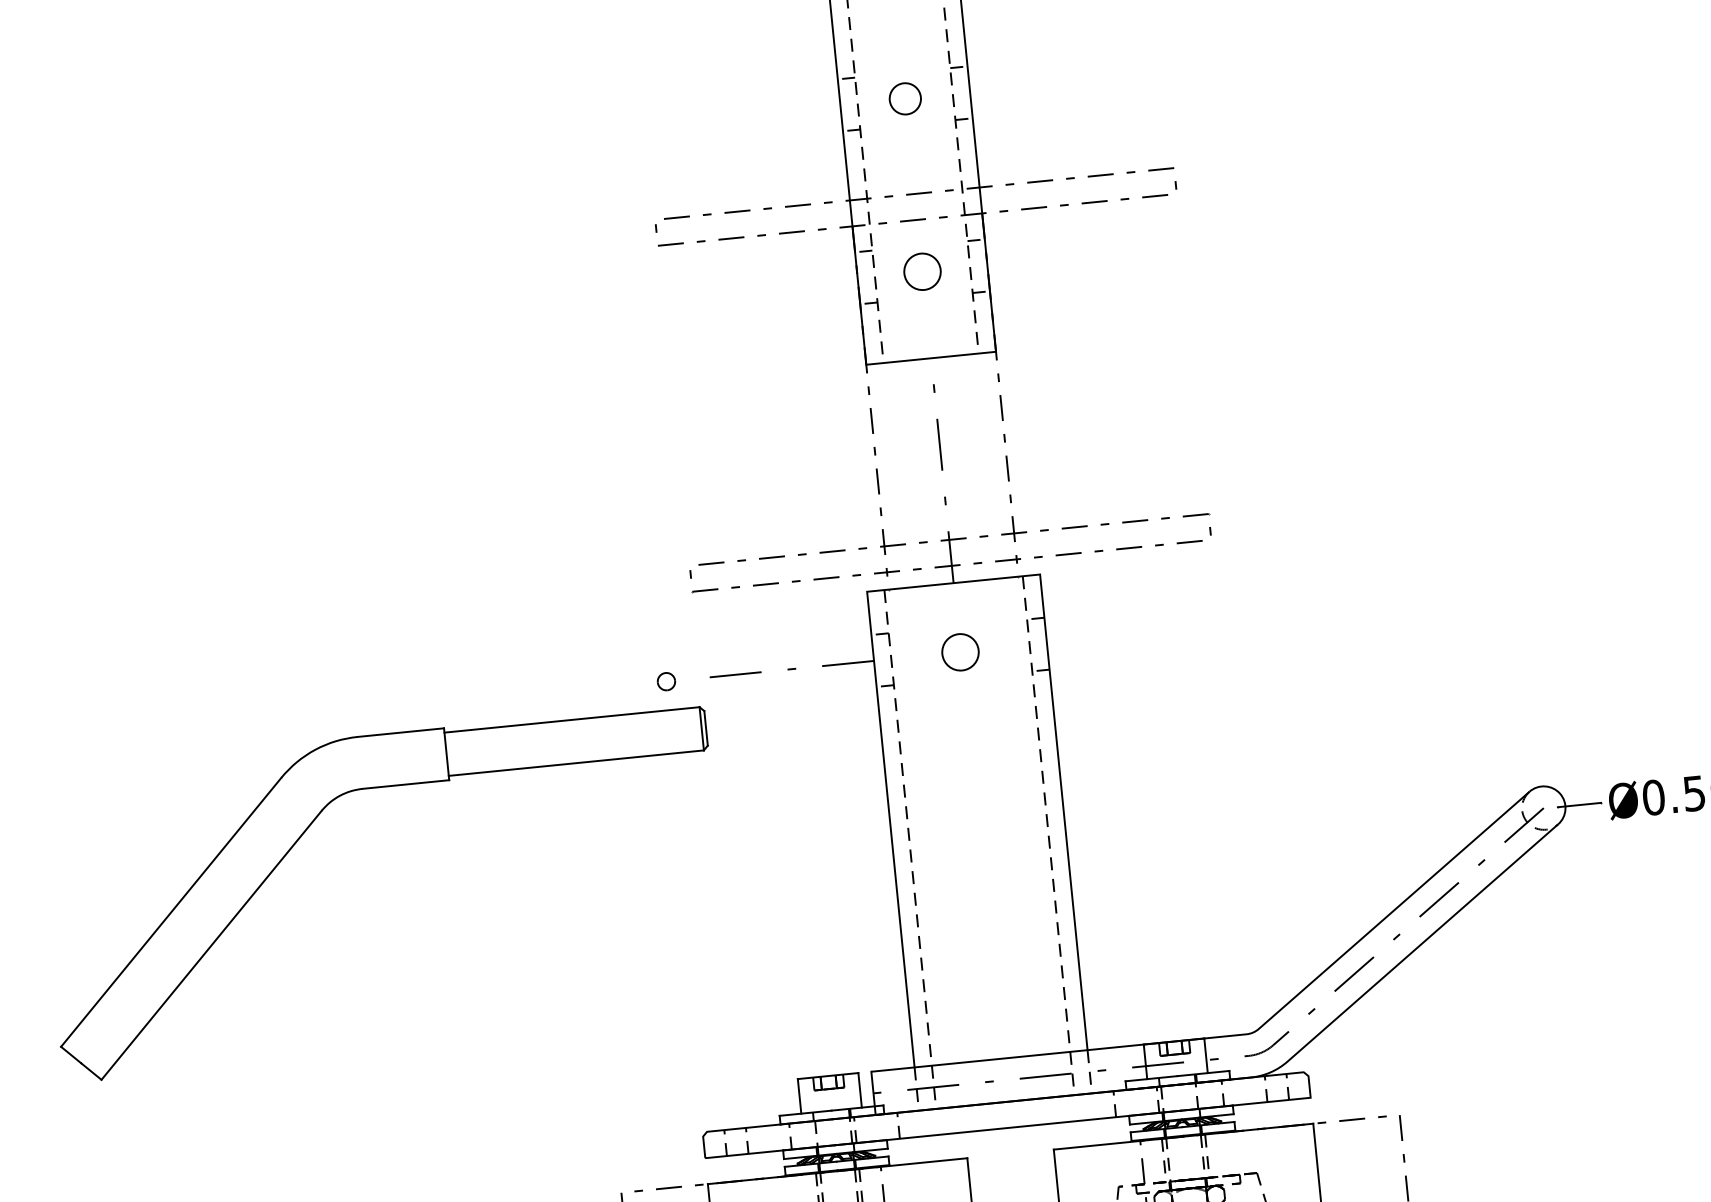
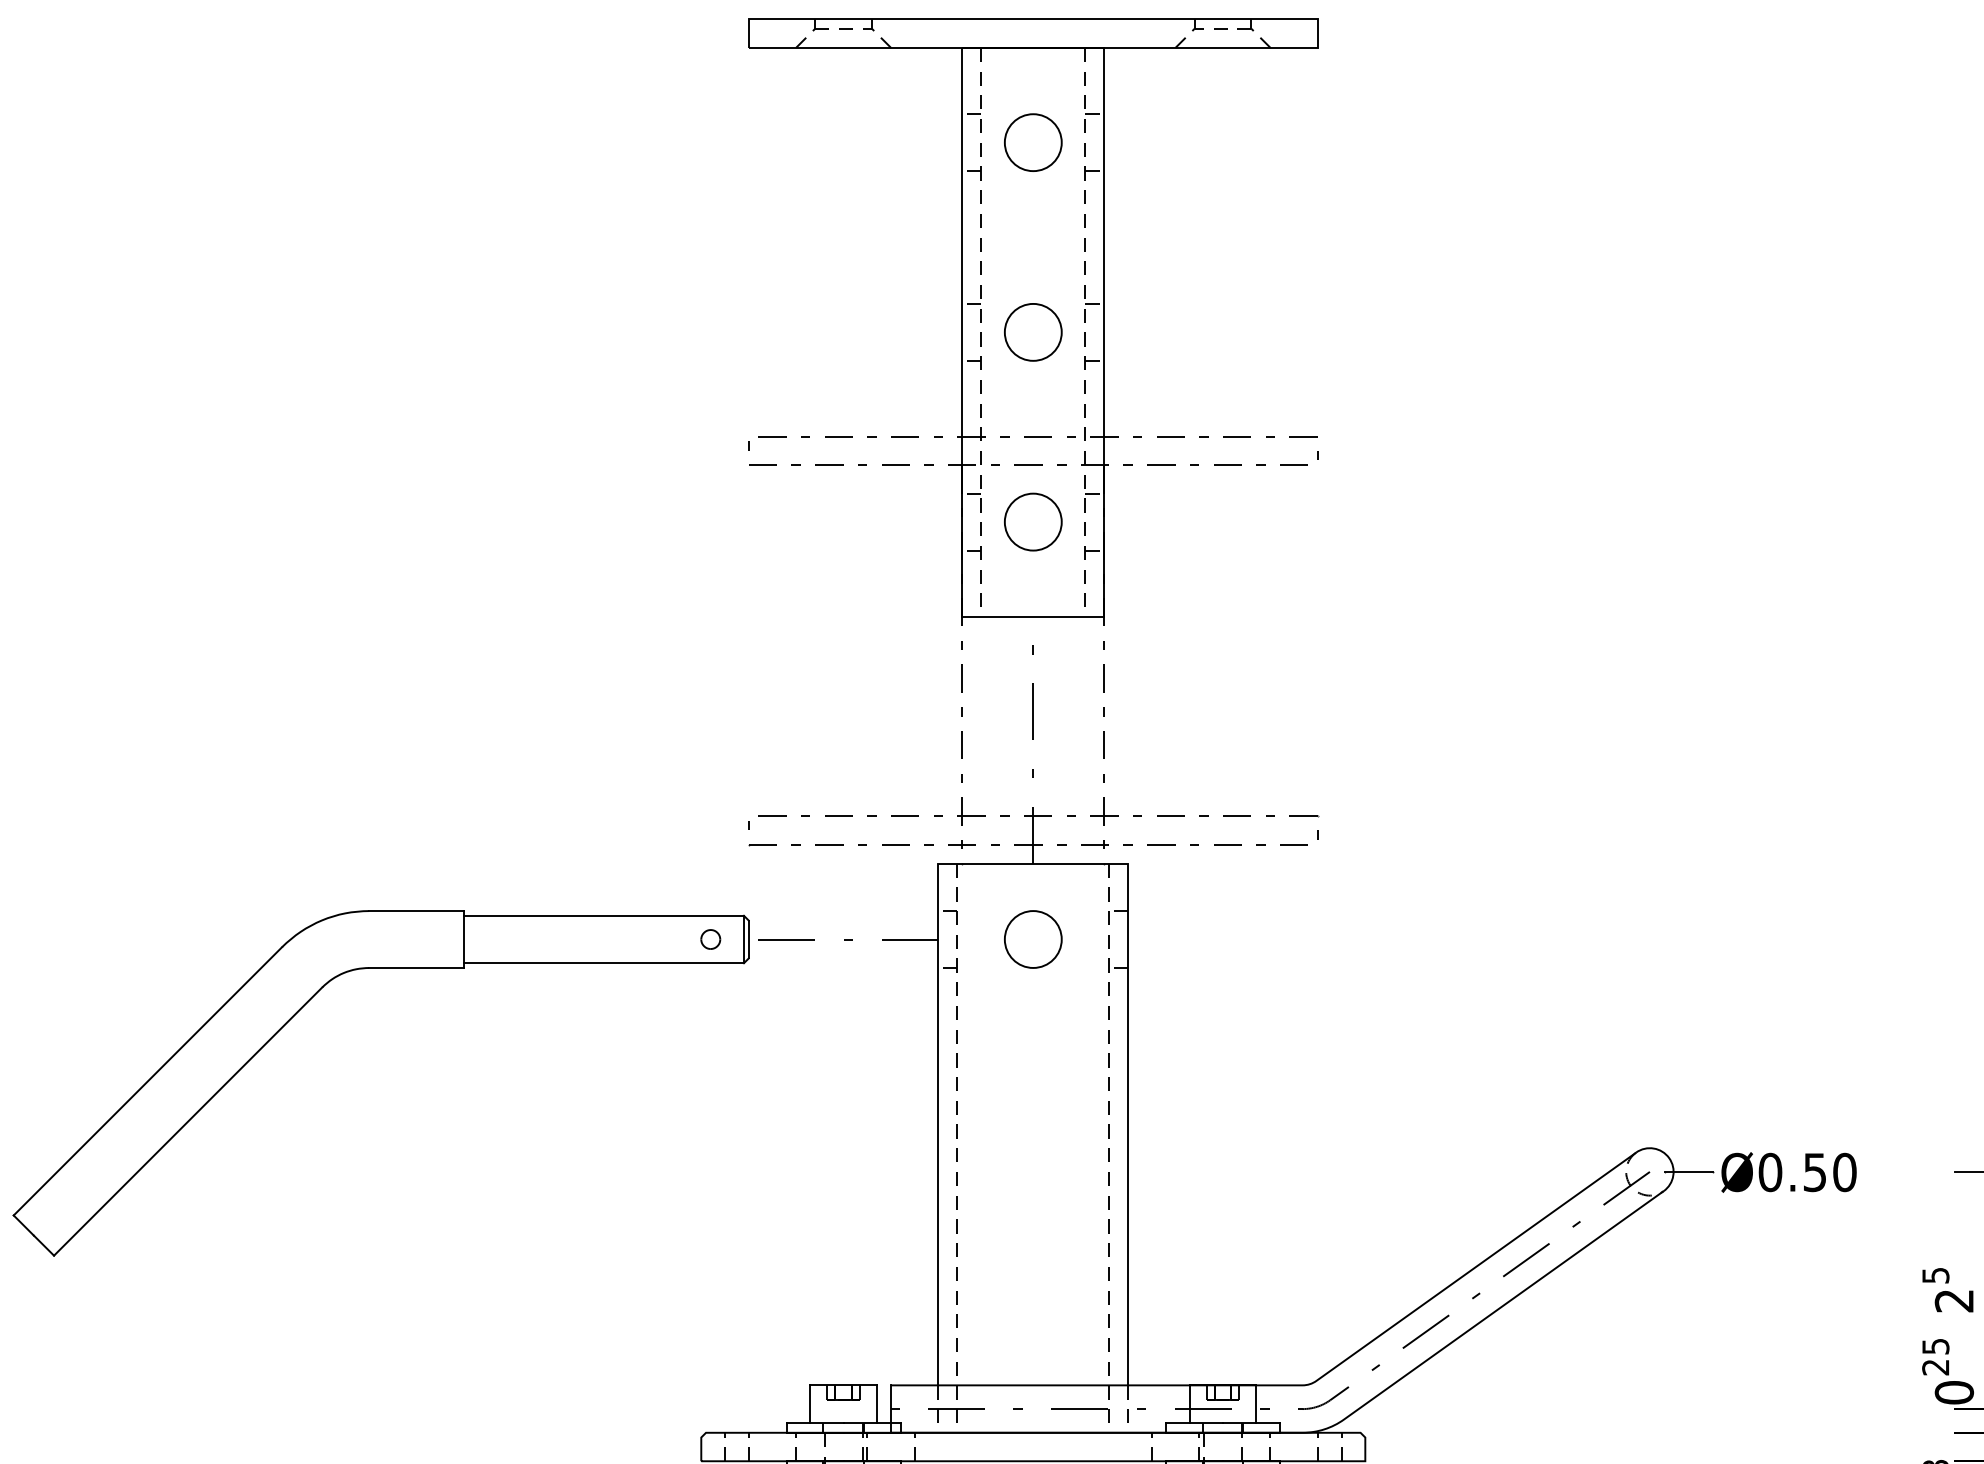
circle: (905, 98) -> (1033, 332), size x1.67
circle: (921, 271) -> (1032, 521), size x1.43
circle: (959, 652) -> (1032, 939), size x1.43
part: (307, 829) -> (304, 1006), moved

